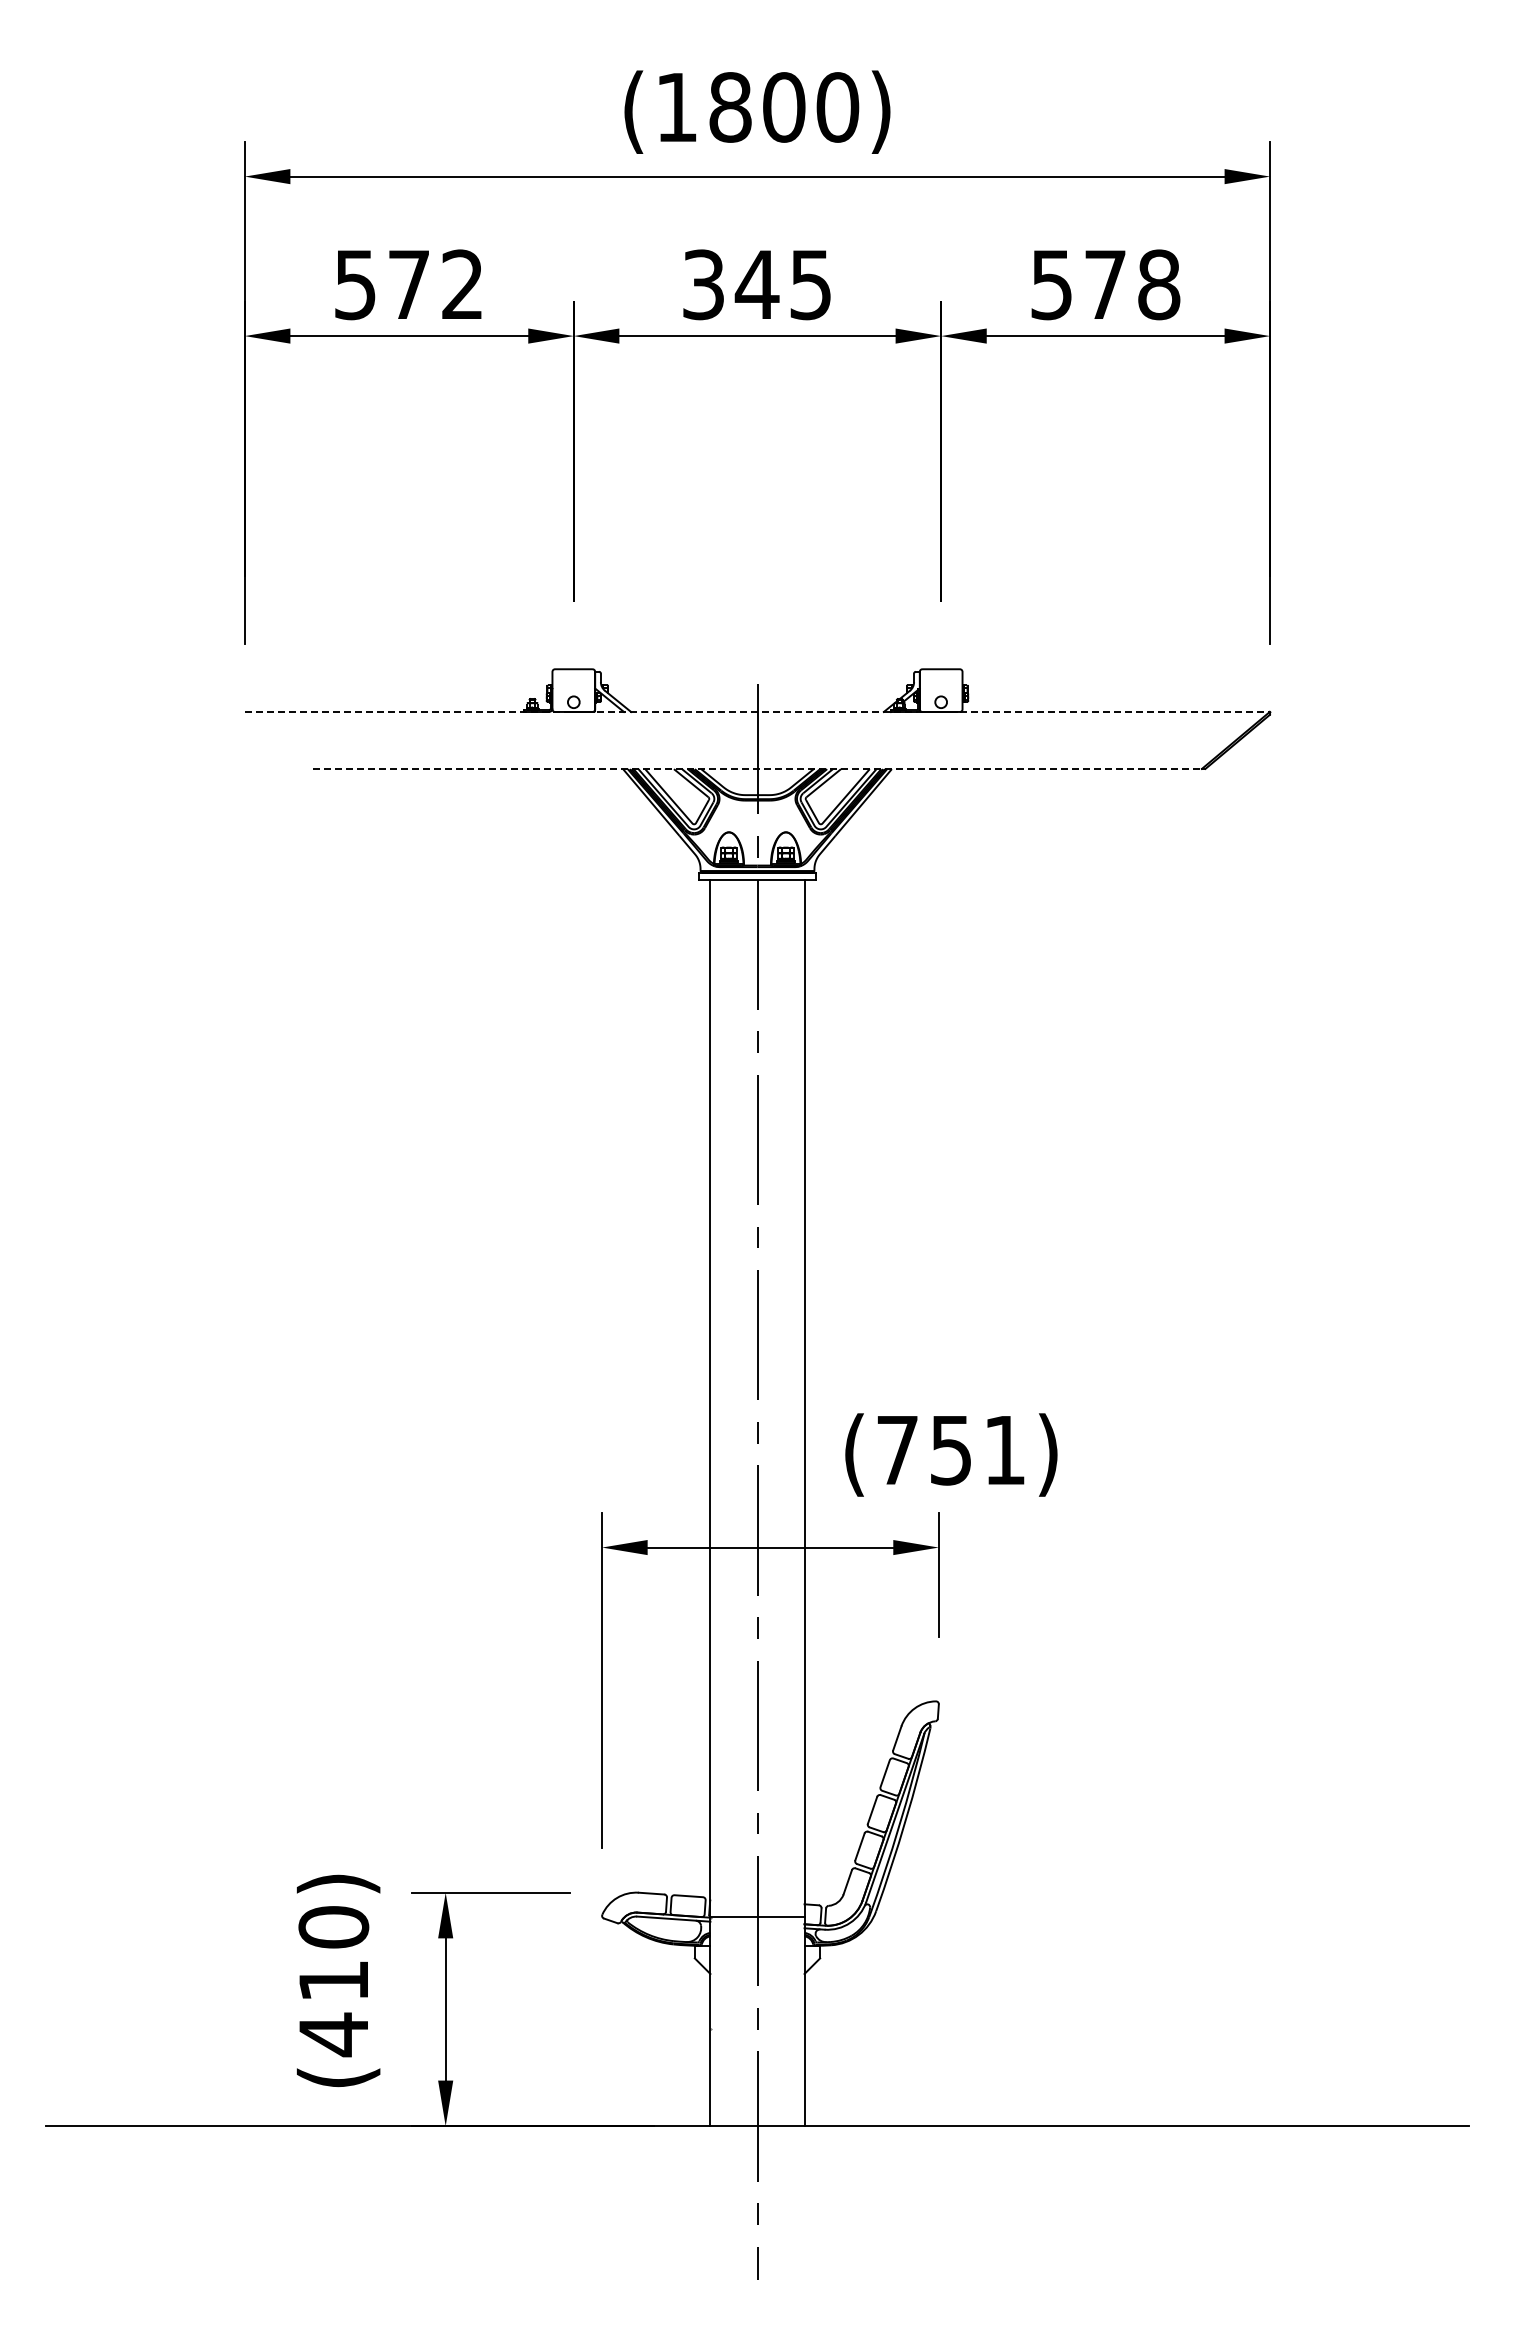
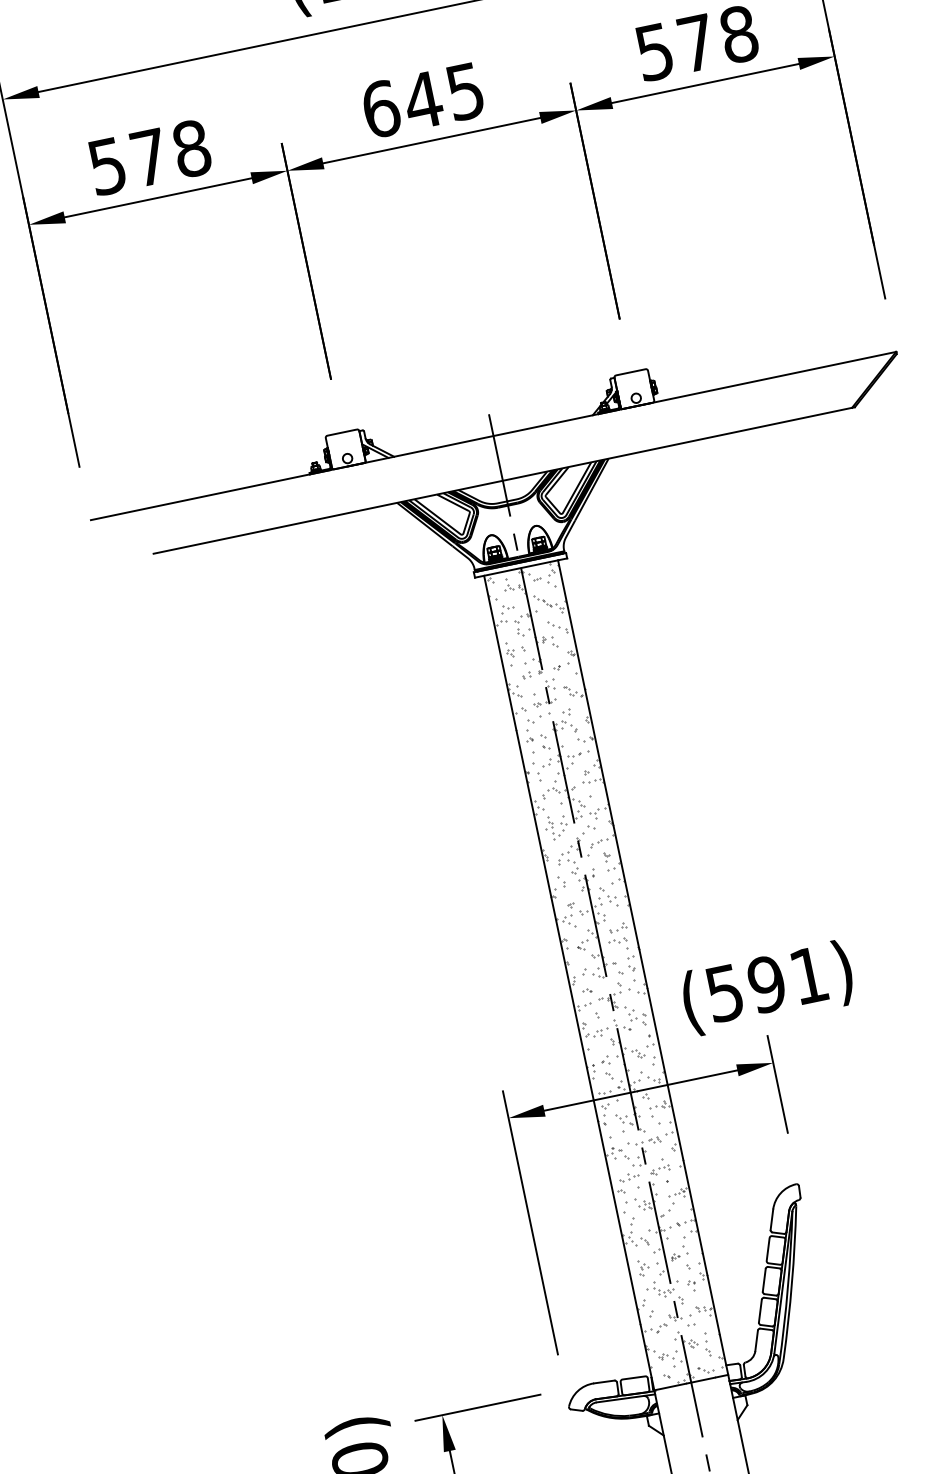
text: (462, 284) -> (191, 148), 572 -> 578
text: (704, 284) -> (381, 108), 345 -> 645
line: (757, 711) -> (493, 435), dashed -> solid
line: (758, 768) -> (503, 480), dashed -> solid
hatch: (757, 1398) -> (606, 975), added
text: (924, 1449) -> (745, 988), (751) -> (591)

